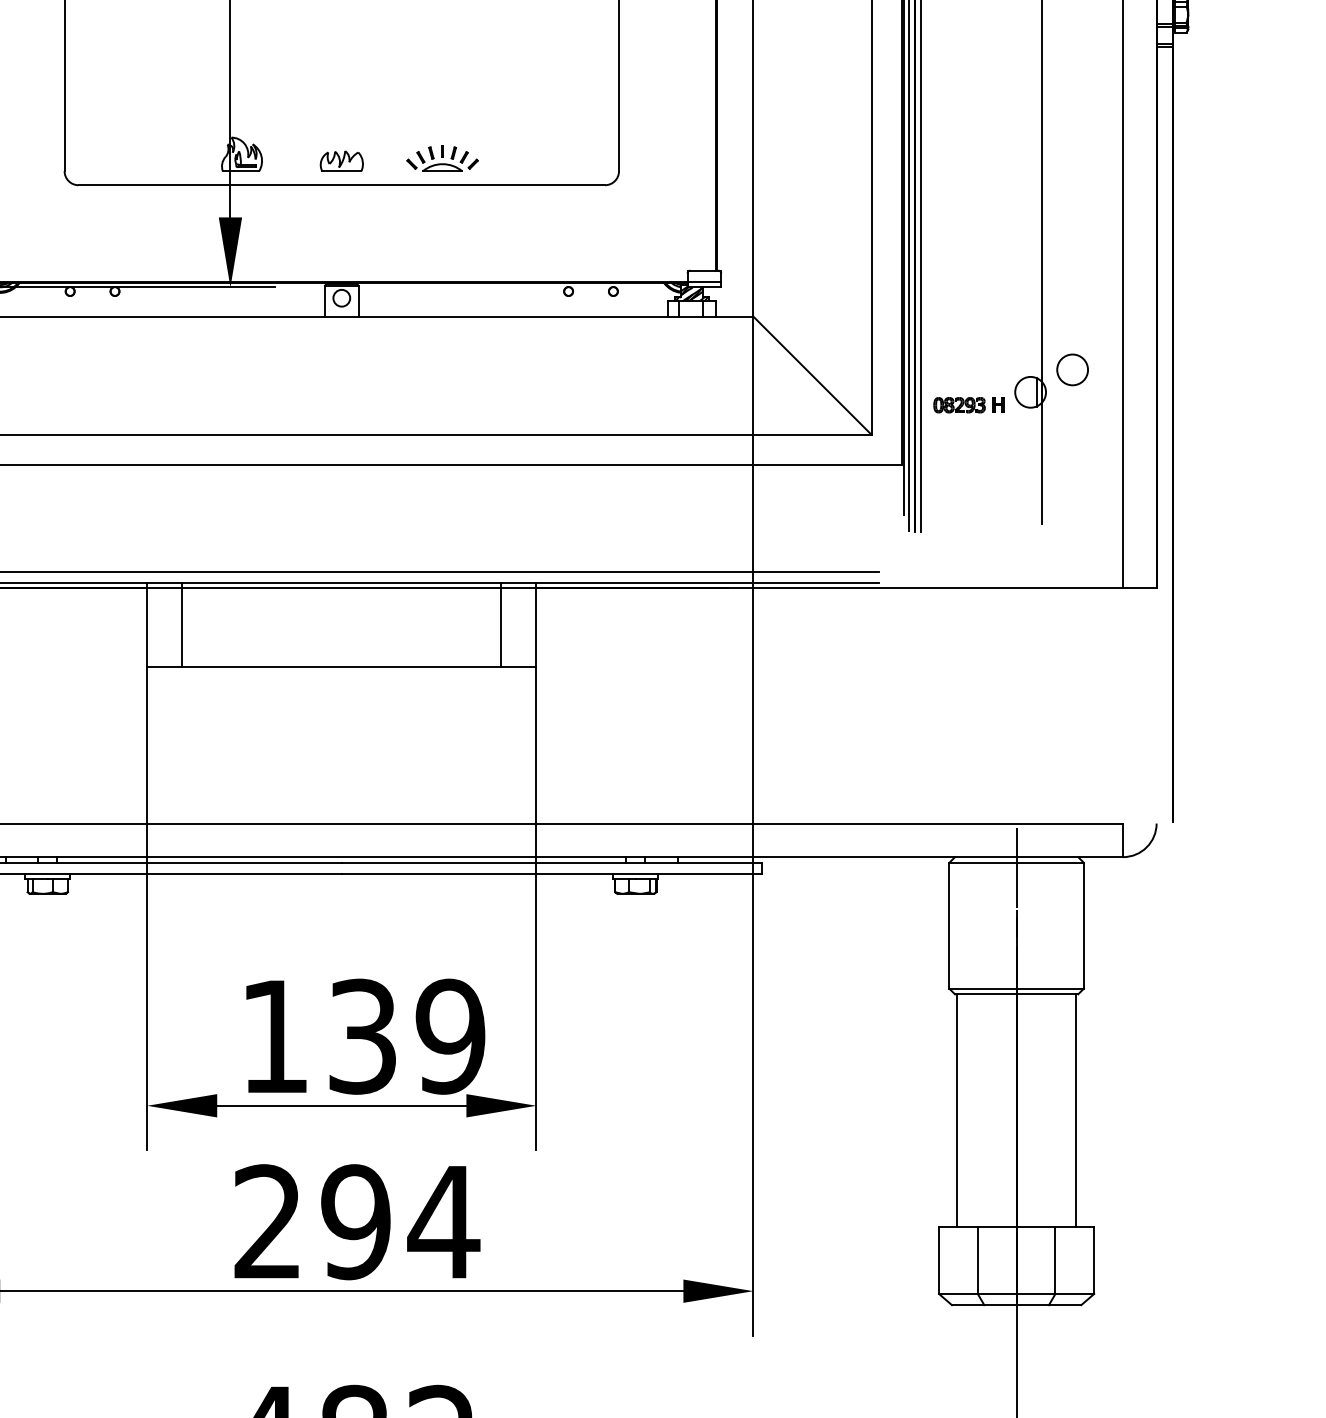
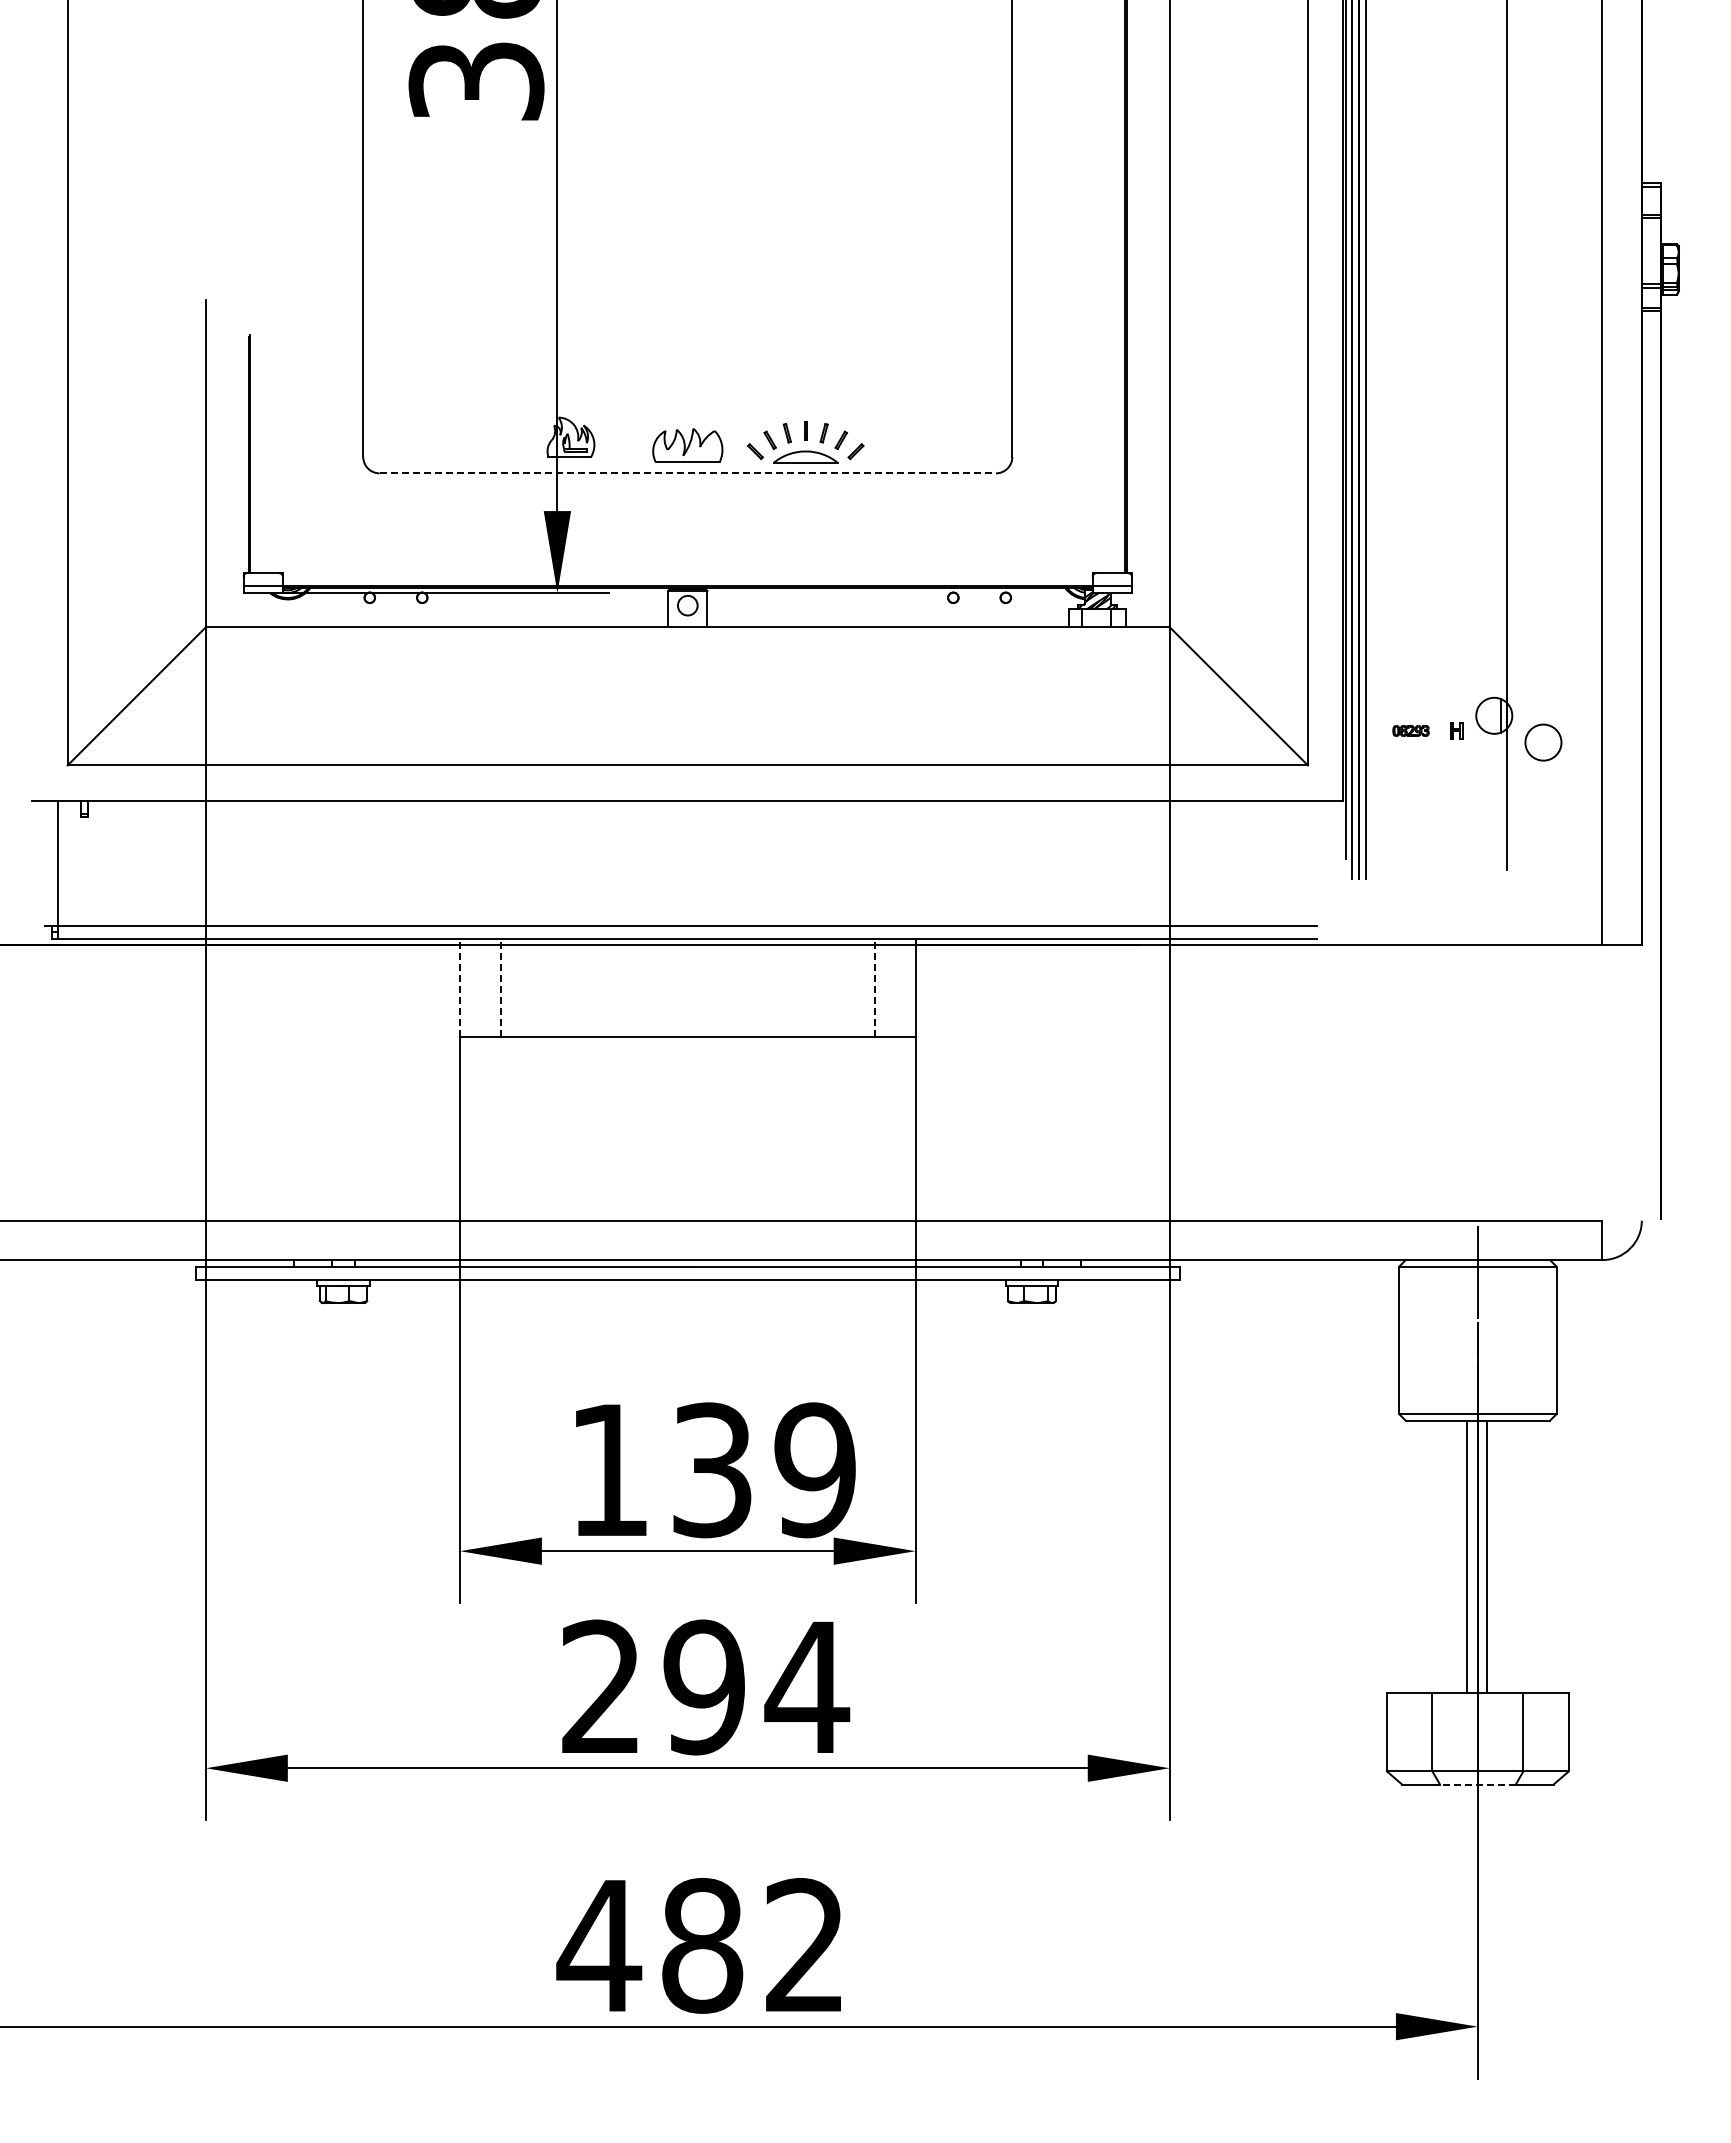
part: (442, 158) -> (805, 441), size x1.4
part: (341, 160) -> (687, 444), size x1.4
line: (342, 185) -> (688, 473), solid -> dashed
circle: (1072, 369) -> (1543, 742), moved
part: (959, 404) -> (1410, 730), size x0.6
line: (146, 624) -> (459, 987), solid -> dashed
line: (181, 624) -> (500, 987), solid -> dashed
line: (501, 624) -> (874, 987), solid -> dashed
line: (957, 1110) -> (1467, 1556), moved
line: (1076, 1110) -> (1487, 1556), moved
line: (1016, 1305) -> (1477, 1784), solid -> dashed

